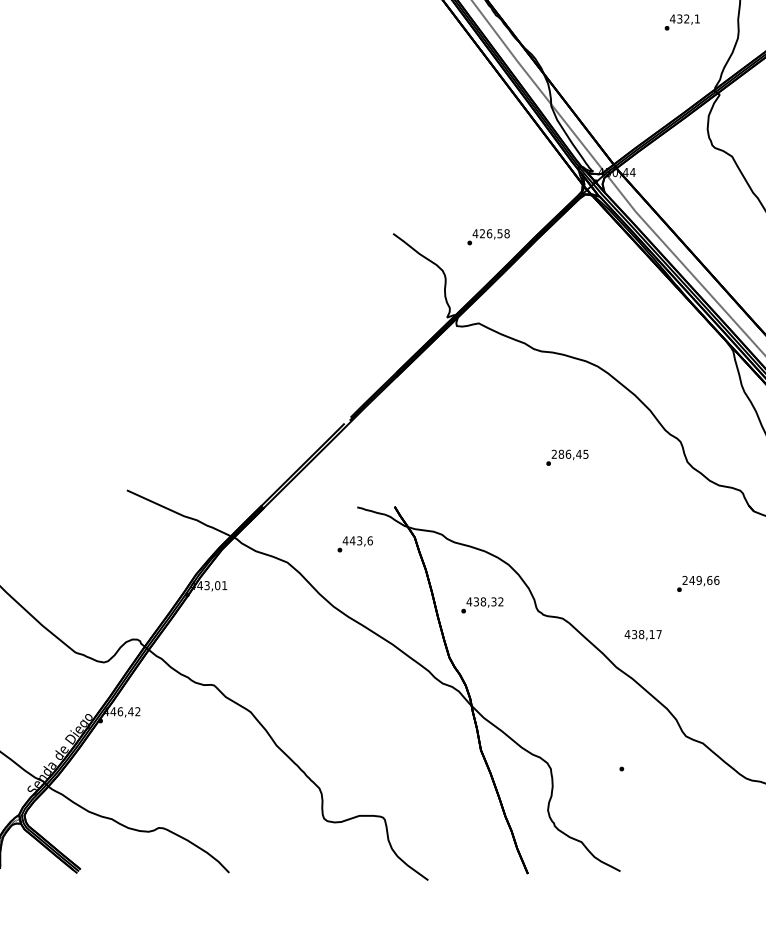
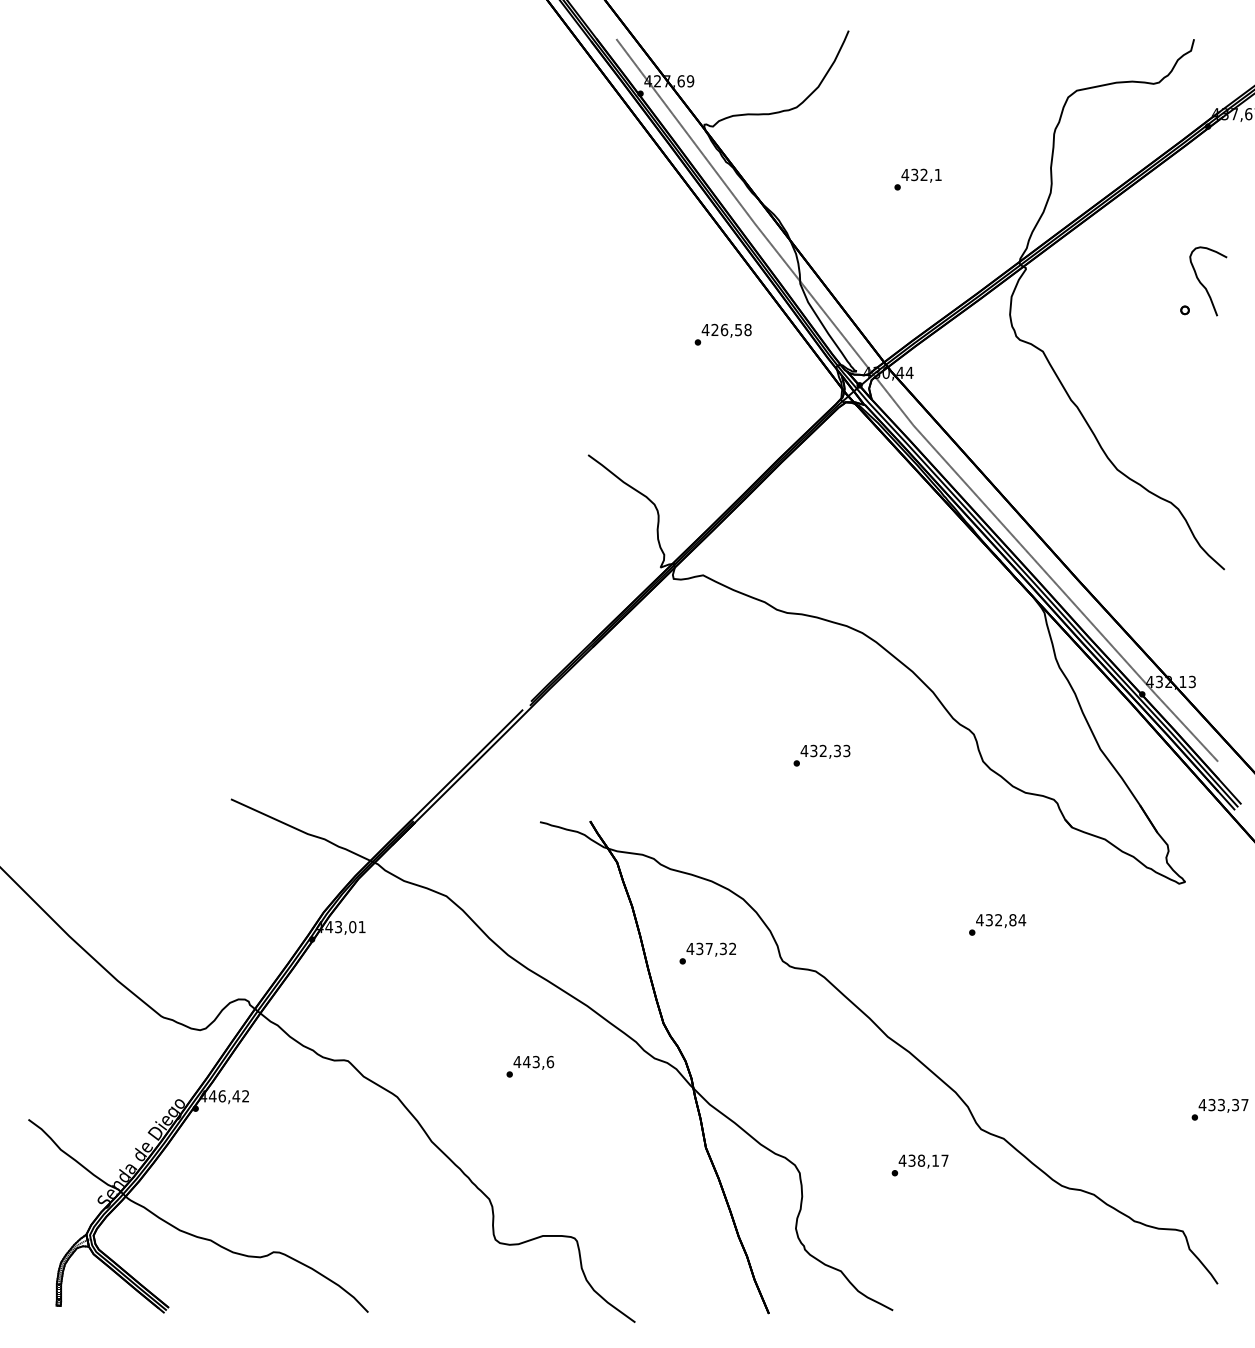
text: (681, 22) -> (917, 179), moved
text: (488, 237) -> (722, 334), moved
text: (570, 453) -> (825, 750), 286,45 -> 432,33
text: (355, 544) -> (530, 1066), moved
text: (701, 580) -> (1001, 920), 249,66 -> 432,84
text: (482, 601) -> (708, 948), 438,32 -> 437,32
text: (643, 635) -> (923, 1161), moved

